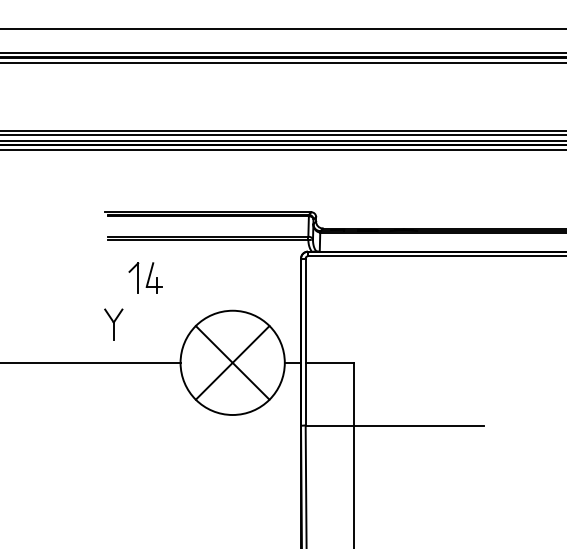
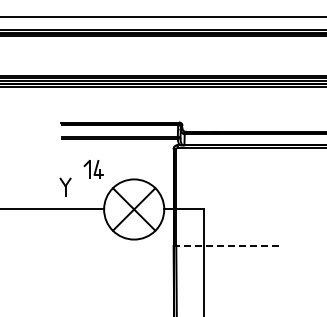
part: (144, 277) -> (93, 169), moved
line: (394, 425) -> (227, 245), solid -> dashed

